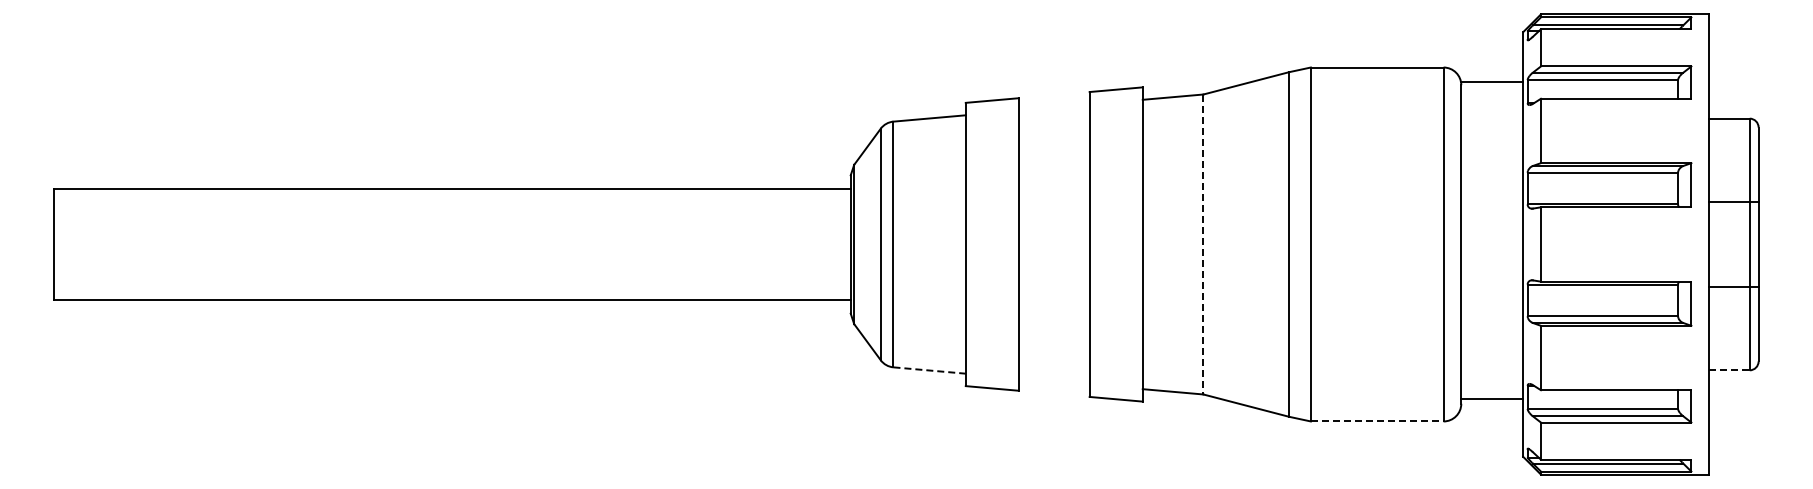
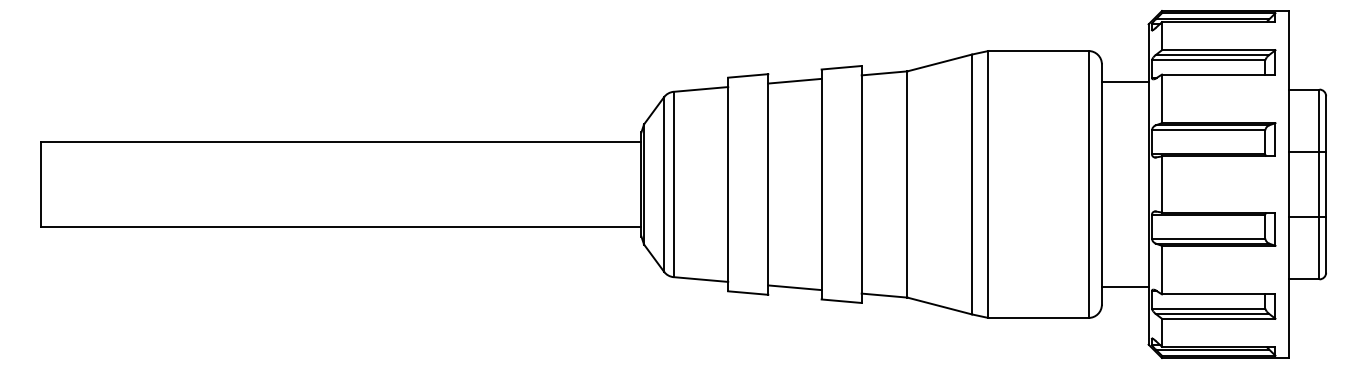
line: (1492, 81) -> (1125, 81), moved
line: (1053, 107) -> (794, 81), added
line: (1203, 244) -> (907, 184), dashed -> solid
line: (930, 370) -> (701, 279), dashed -> solid
line: (1729, 370) -> (1304, 279), dashed -> solid
line: (1053, 381) -> (794, 287), added
line: (1492, 399) -> (1125, 287), moved
line: (1377, 421) -> (1038, 317), dashed -> solid

